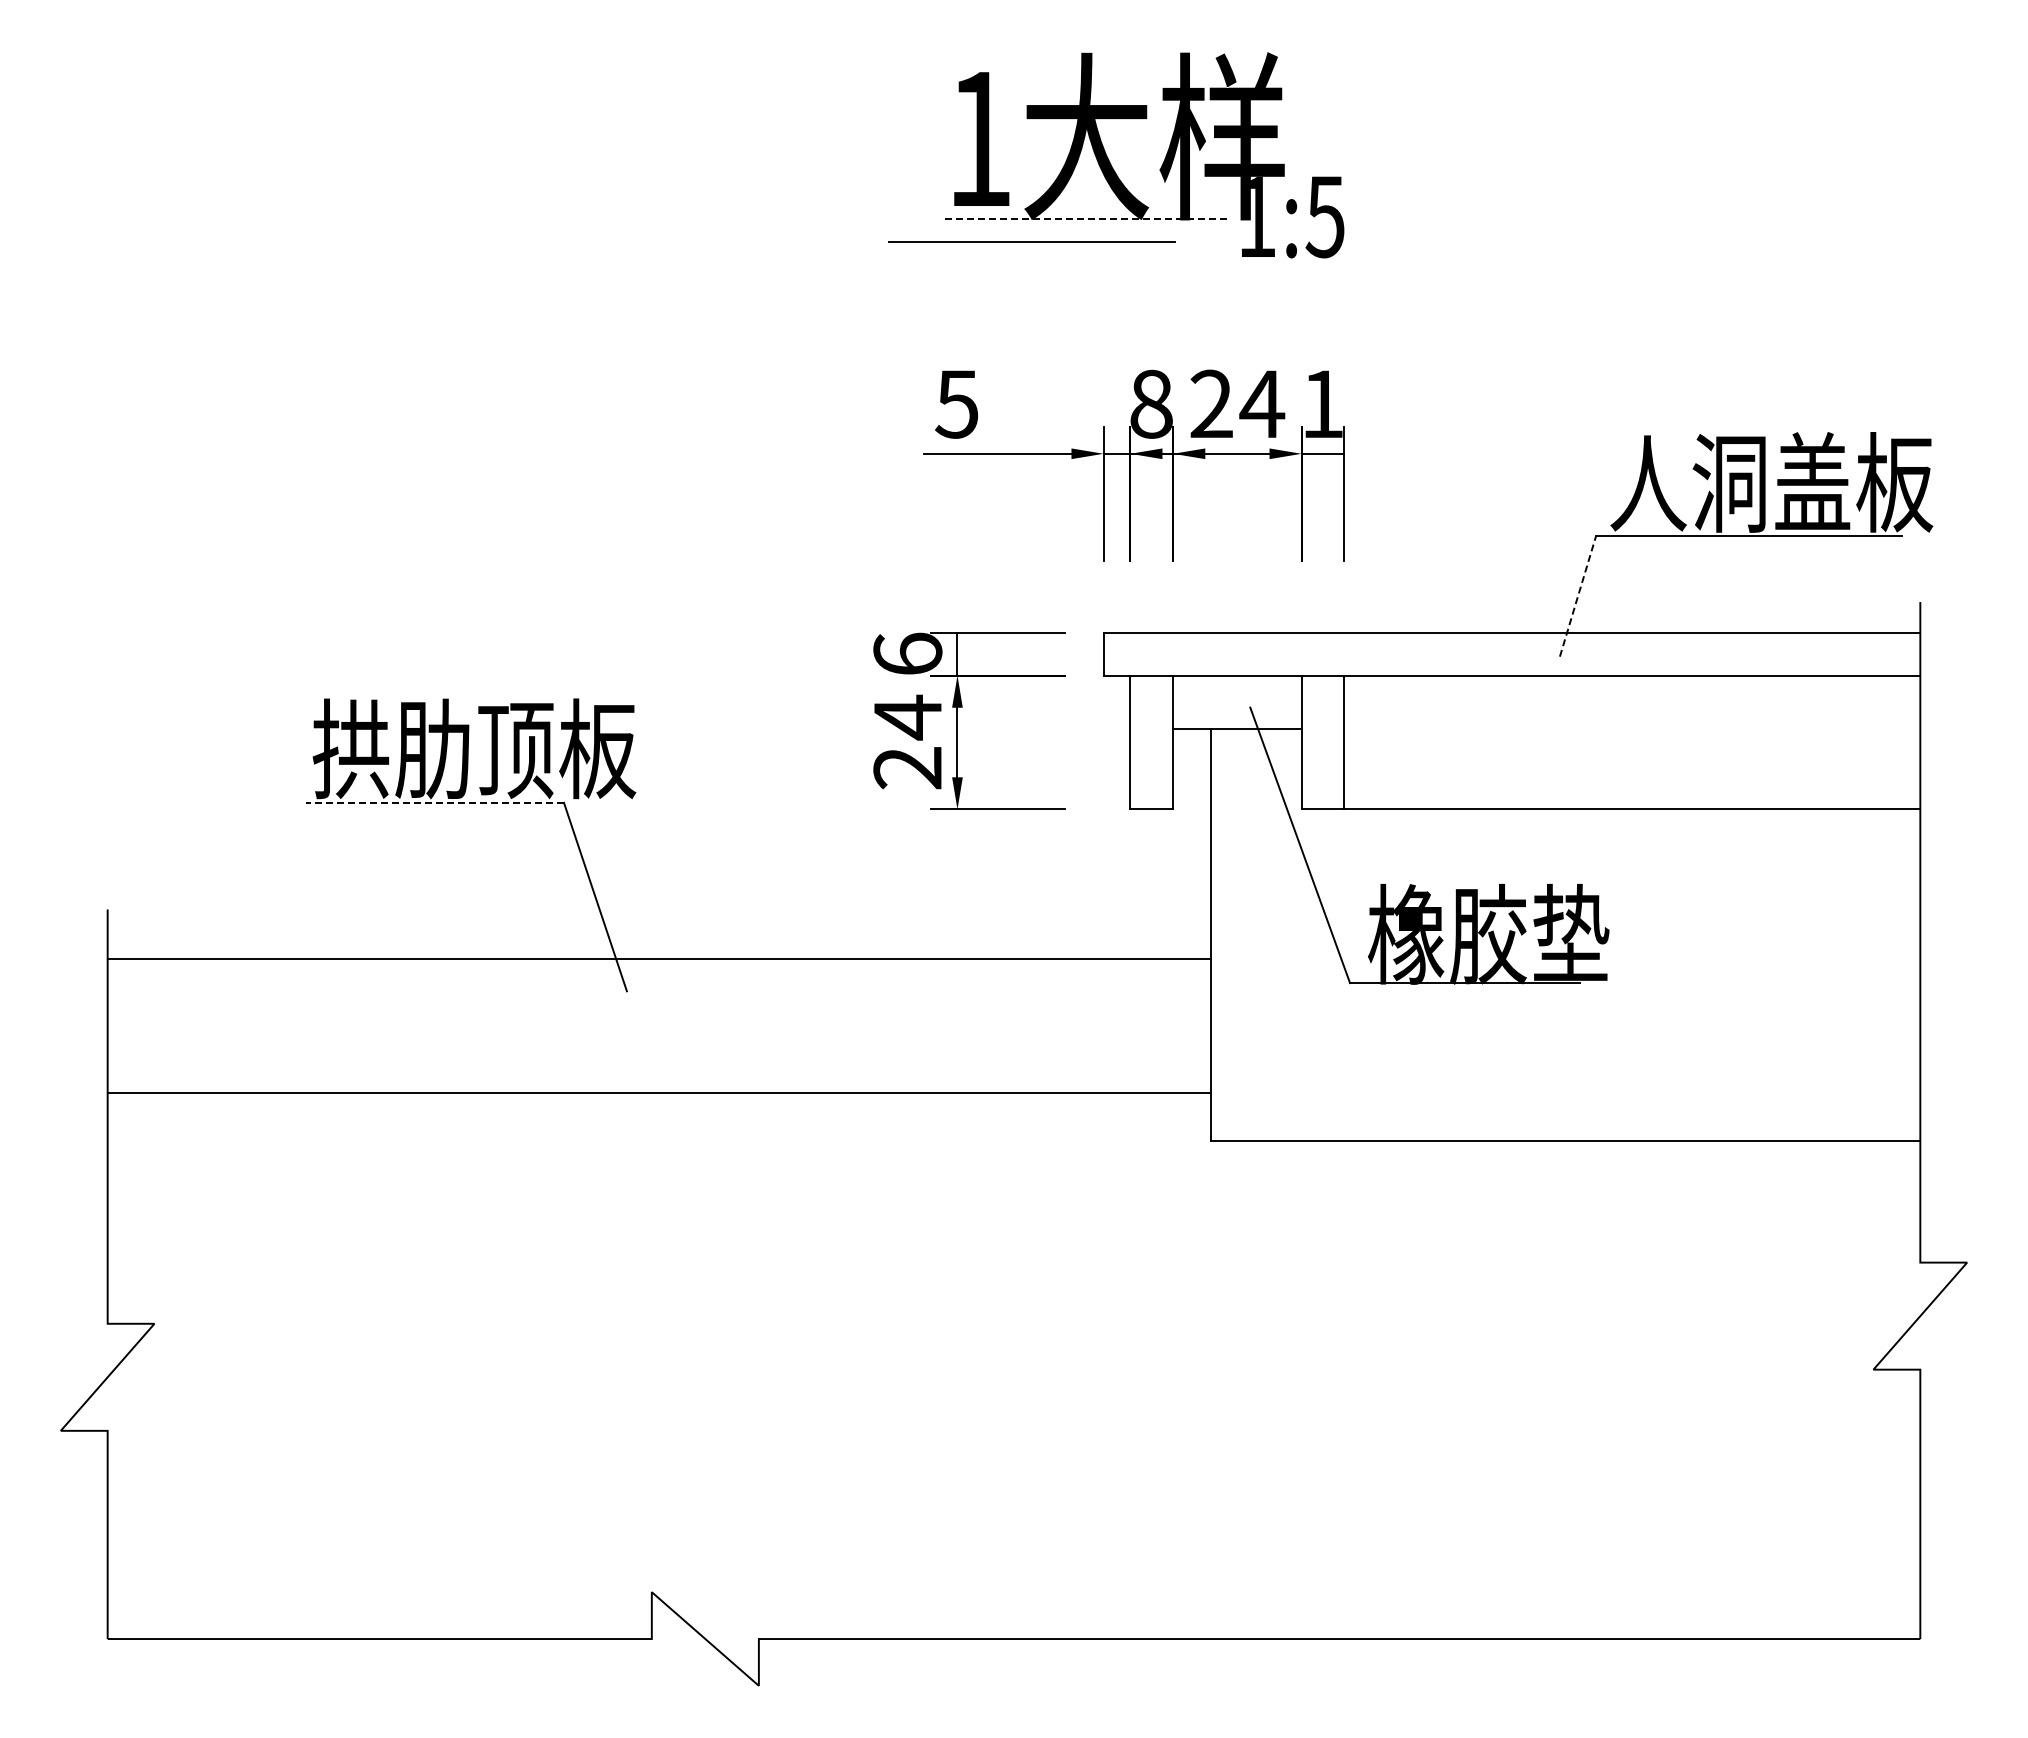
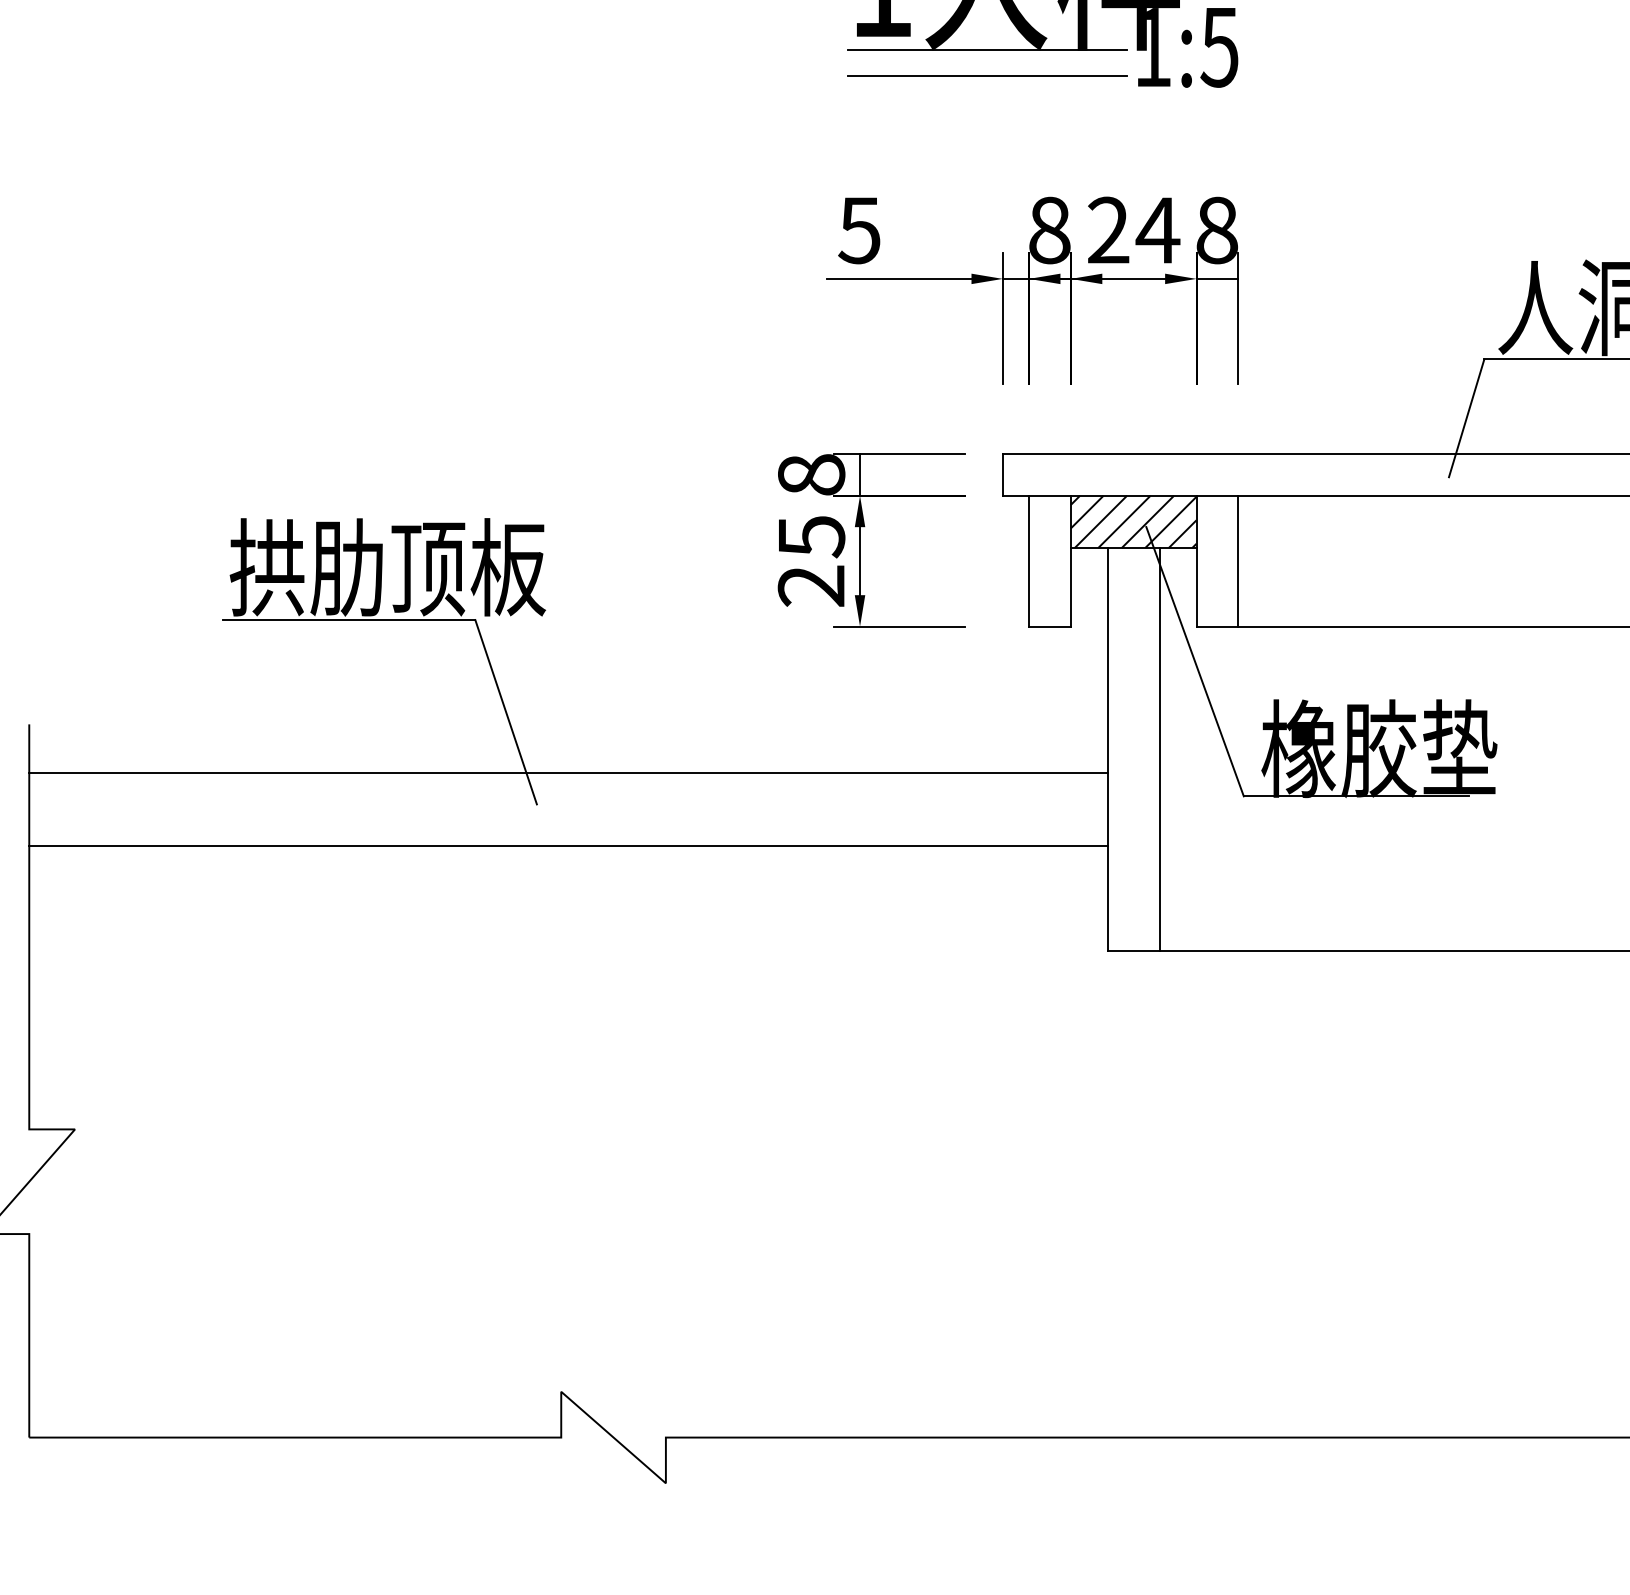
line: (1087, 219) -> (987, 49), dashed -> solid
line: (1031, 241) -> (987, 75), moved
text: (1323, 403) -> (1217, 229), 1 -> 8
line: (1577, 596) -> (1466, 418), dashed -> solid
text: (907, 653) -> (811, 474), 6 -> 8
hatch: (1237, 702) -> (1133, 522), added
text: (908, 717) -> (812, 536), 24 -> 25
line: (434, 802) -> (348, 619), dashed -> solid
line: (1264, 935) -> (1160, 749), added
line: (658, 1093) -> (567, 846), moved

